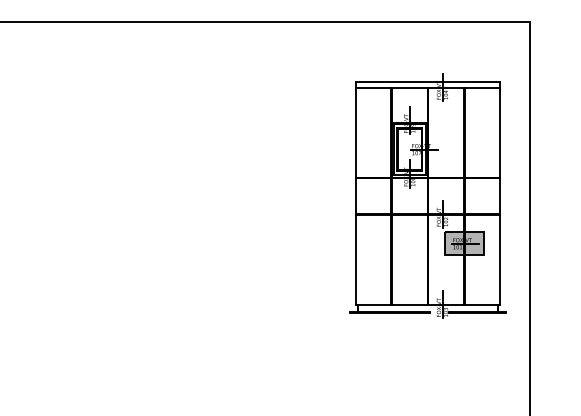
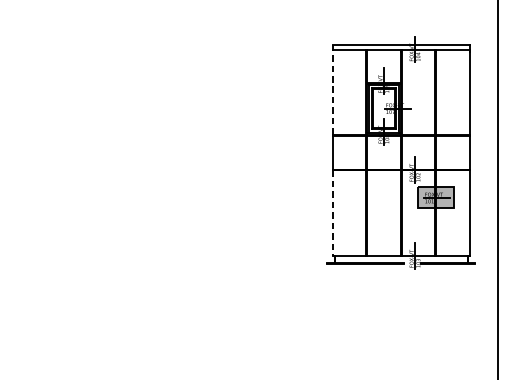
line: (355, 129) -> (332, 89), solid -> dashed
line: (355, 260) -> (332, 213), solid -> dashed

